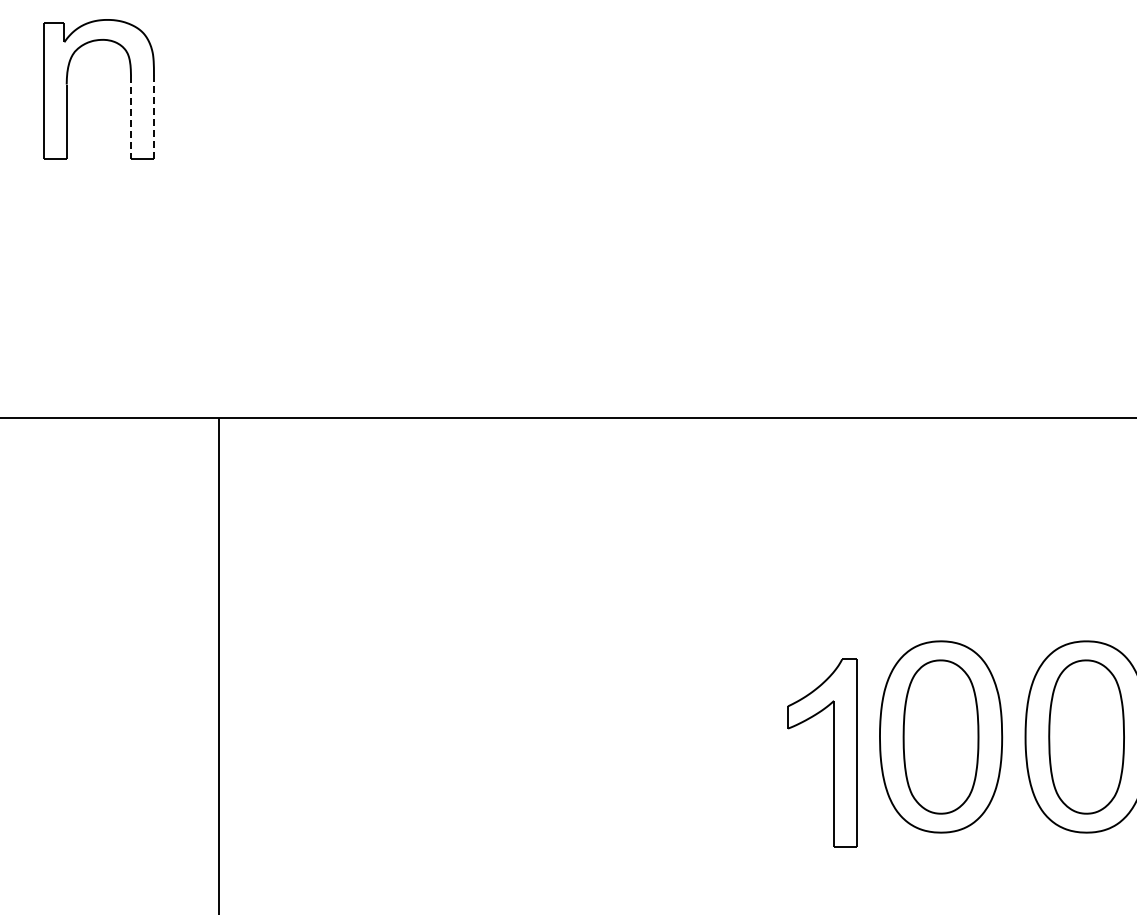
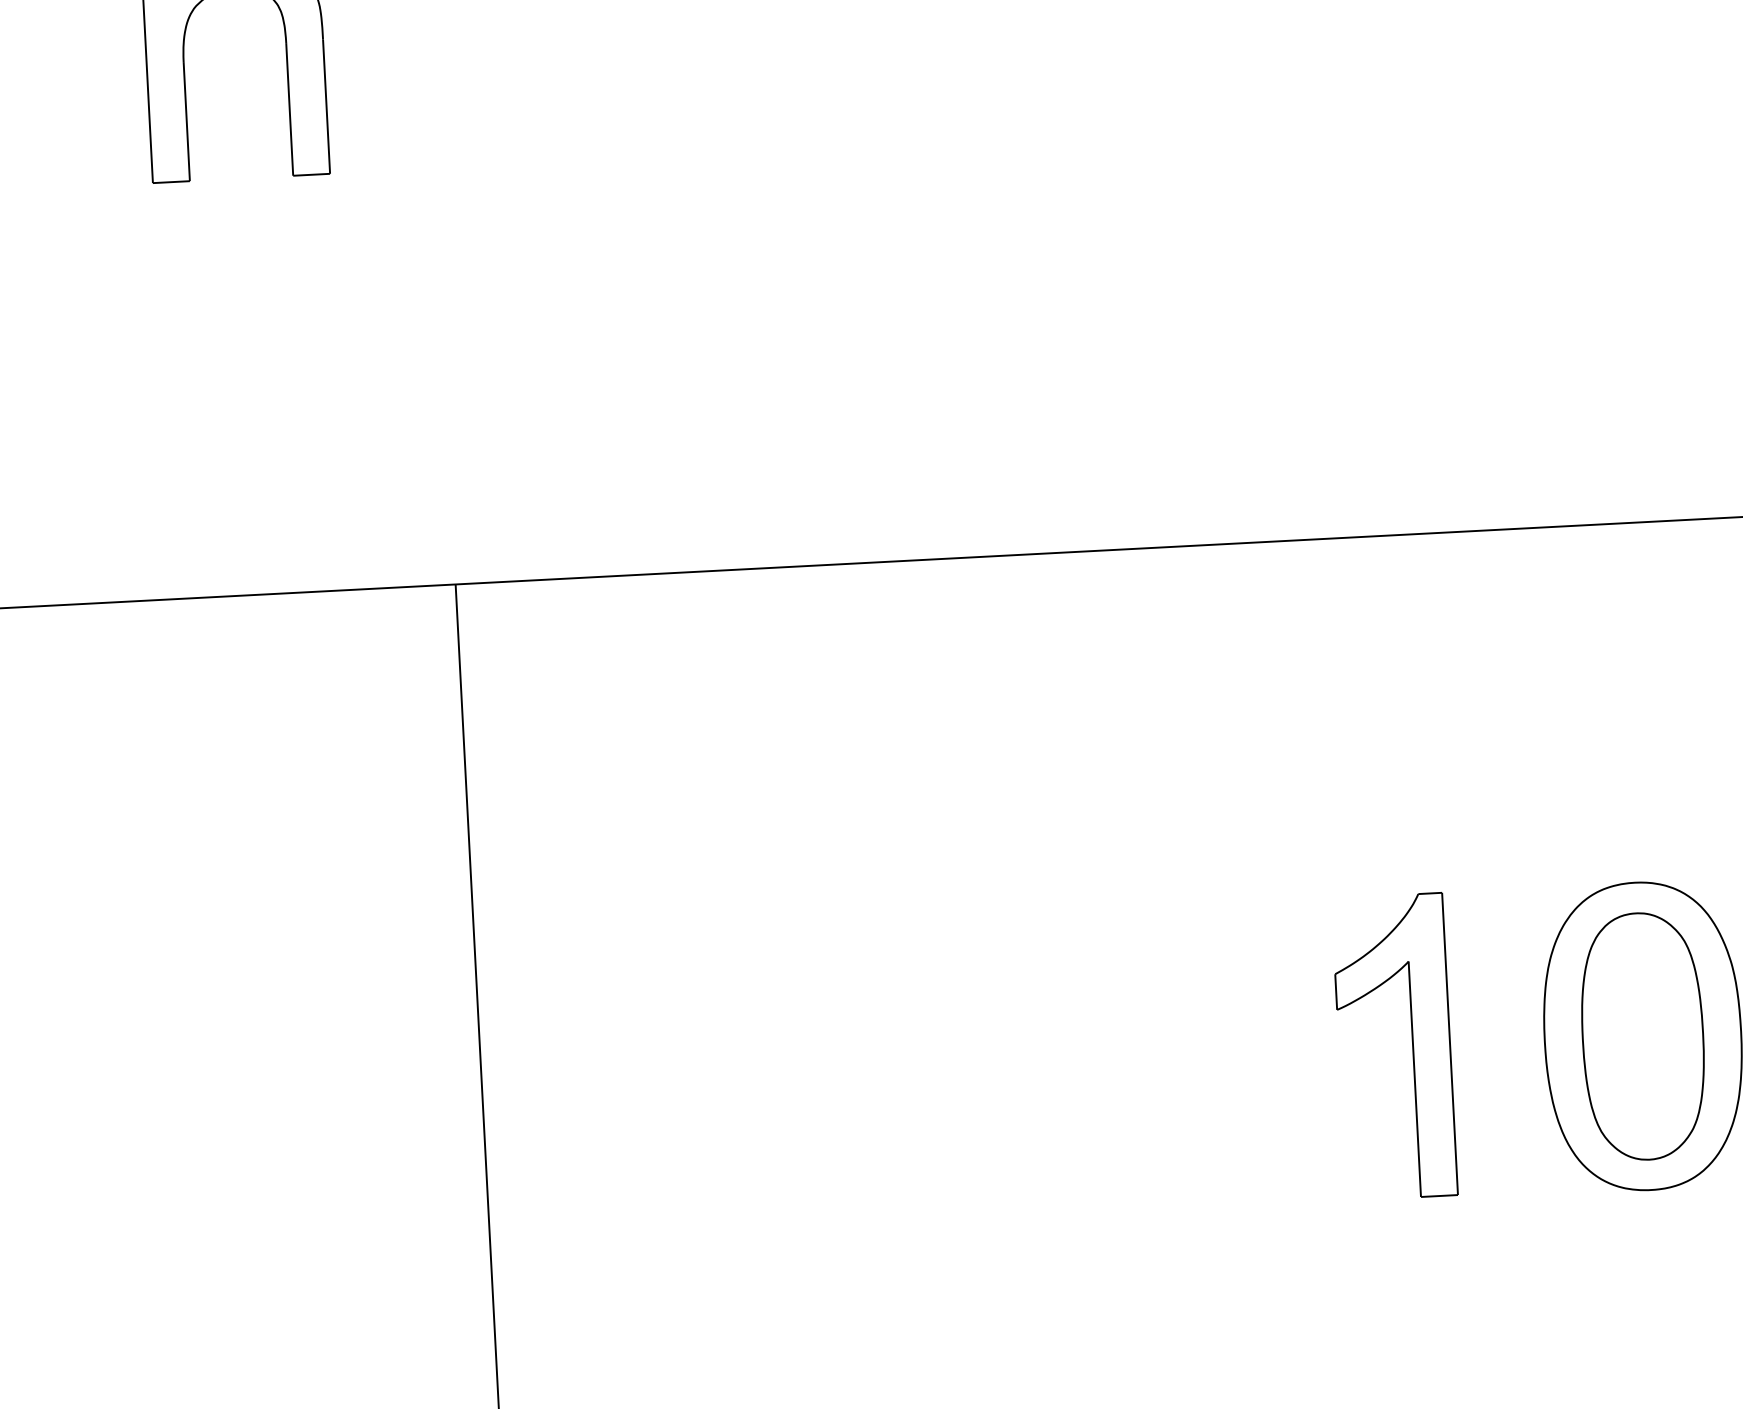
line: (153, 116) -> (325, 106), dashed -> solid
line: (131, 117) -> (290, 109), dashed -> solid
part: (833, 752) -> (1412, 1044), moved

